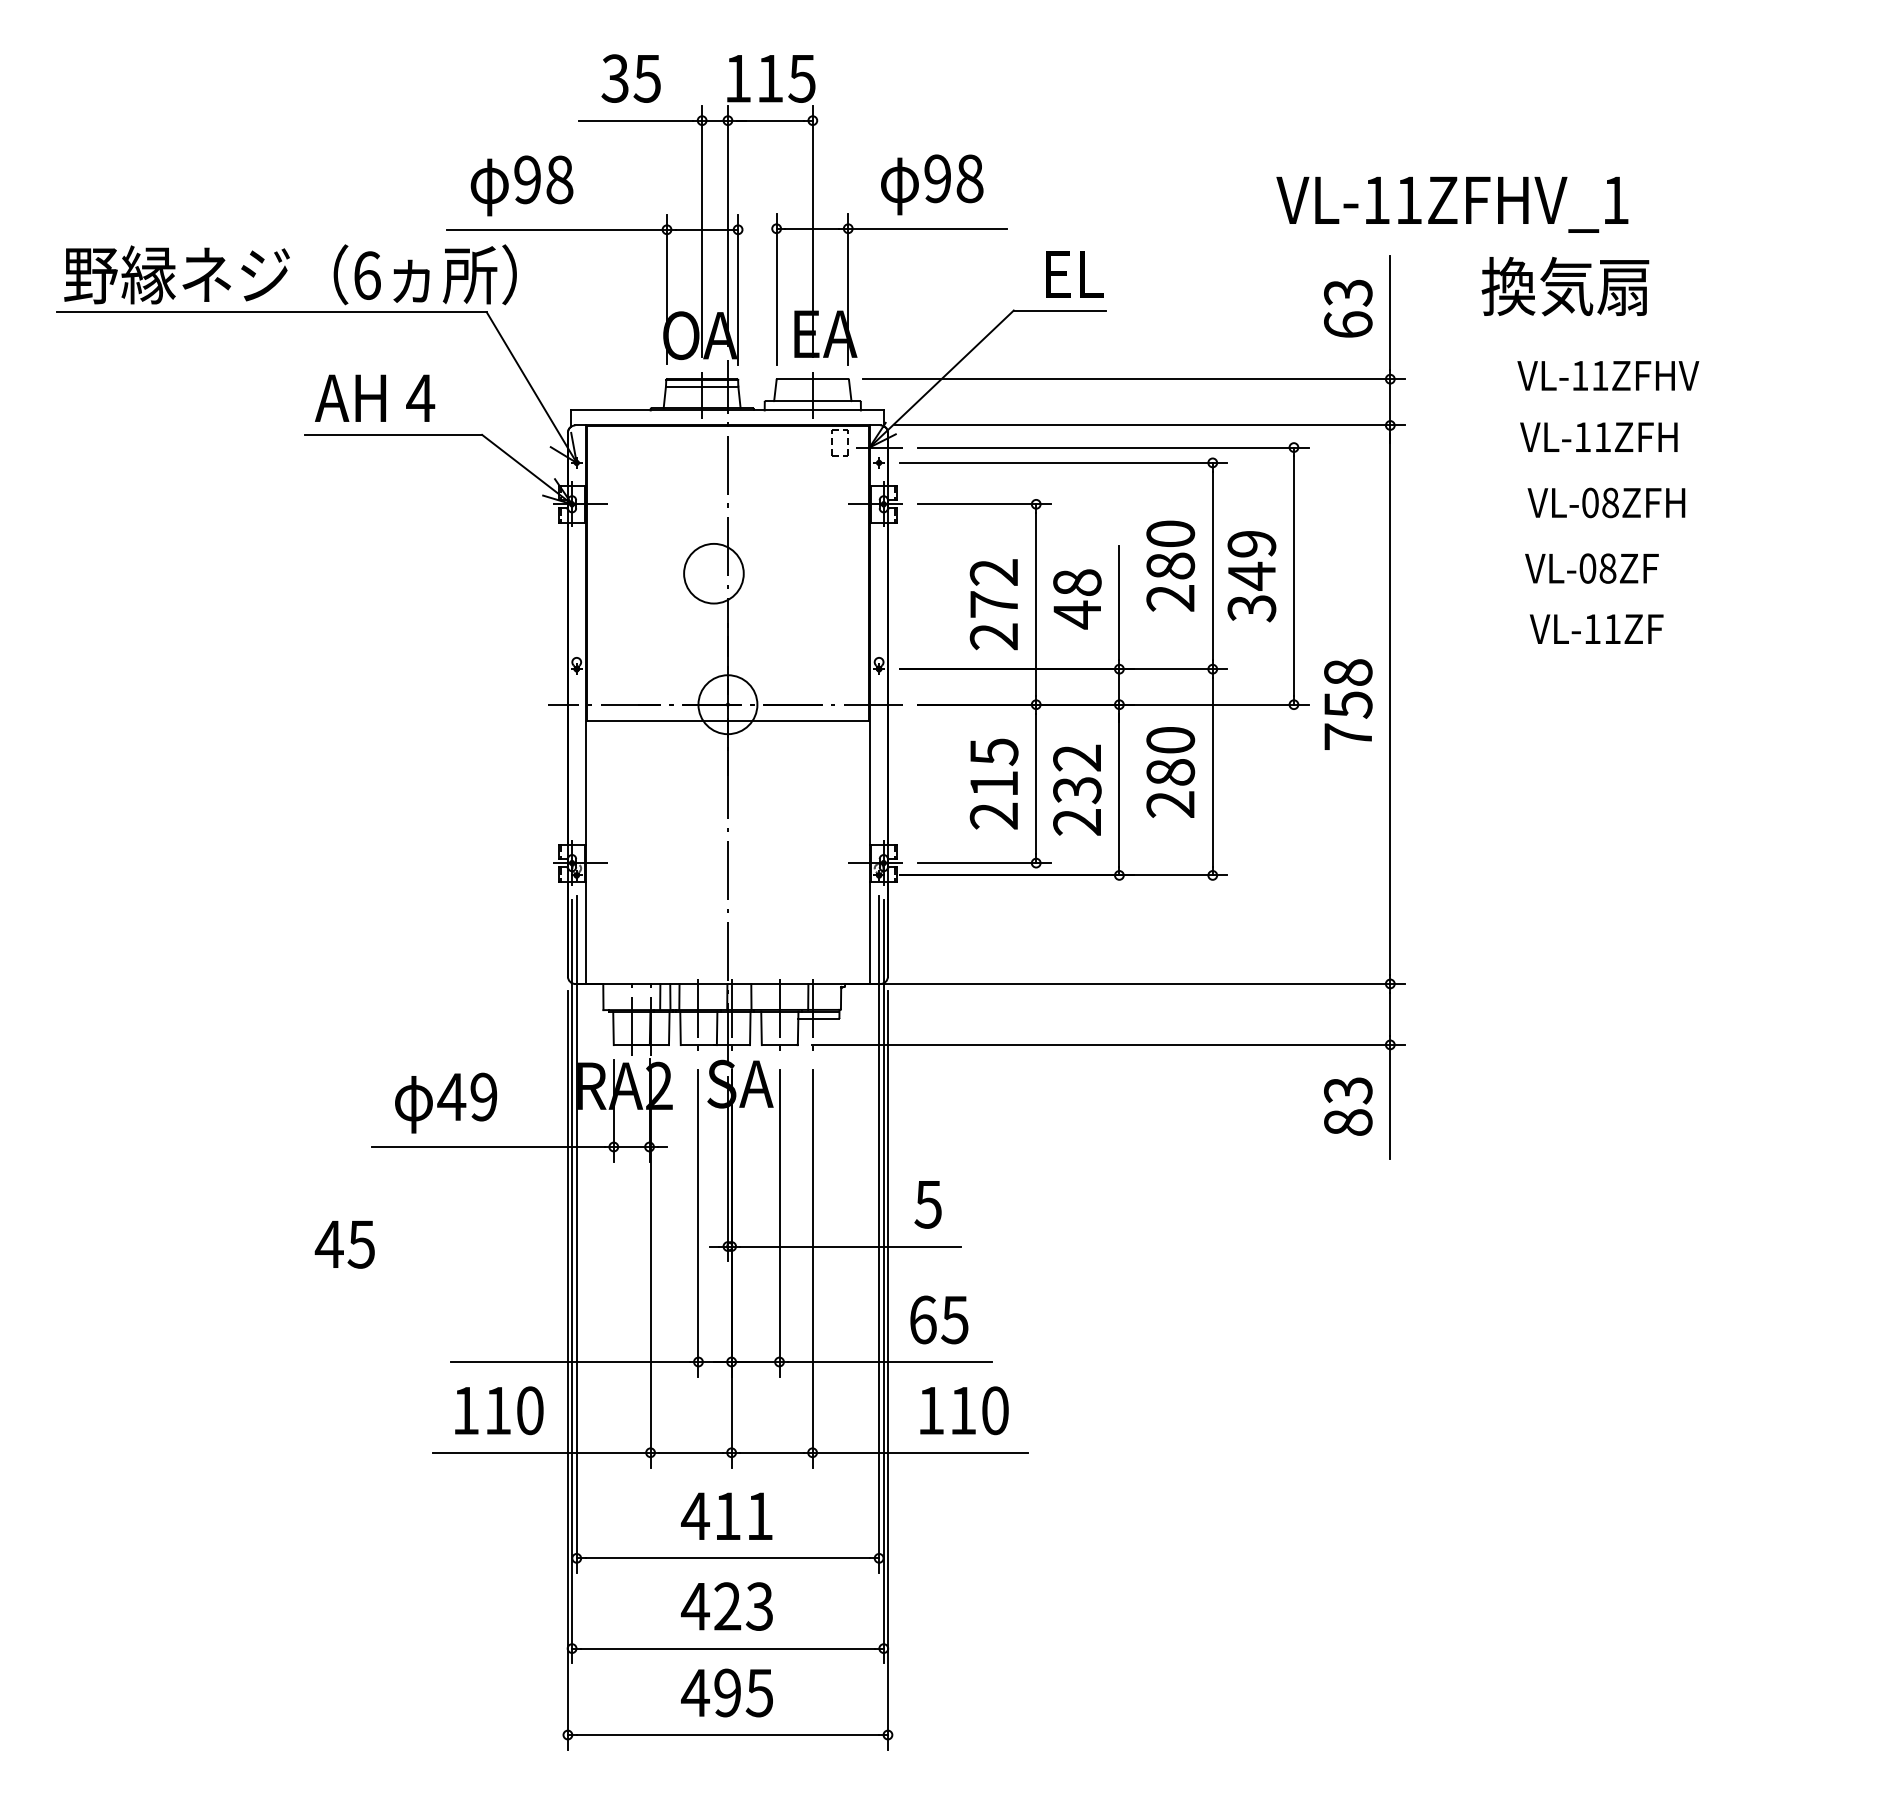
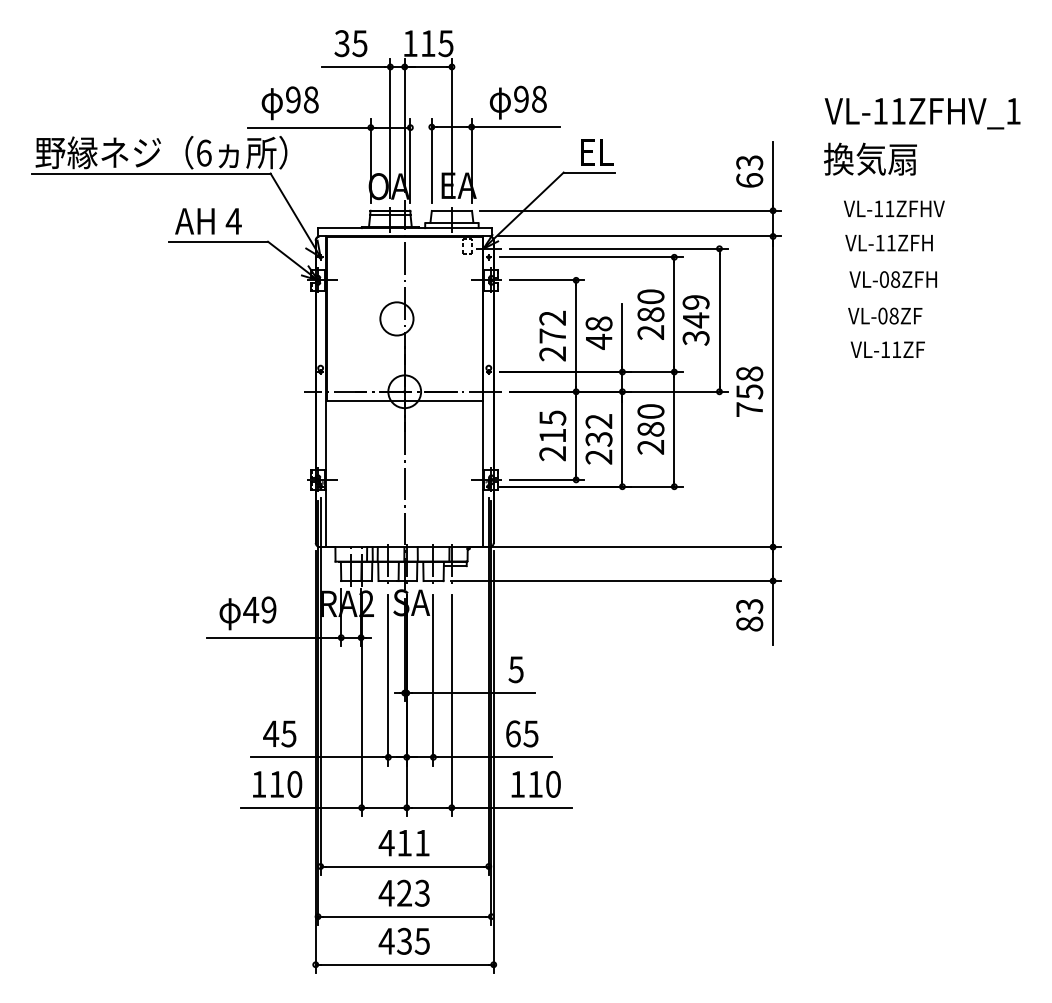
text: (1452, 204) -> (922, 113), moved
text: (344, 1243) -> (279, 733), moved
text: (727, 1693) -> (404, 941), 495 -> 435

